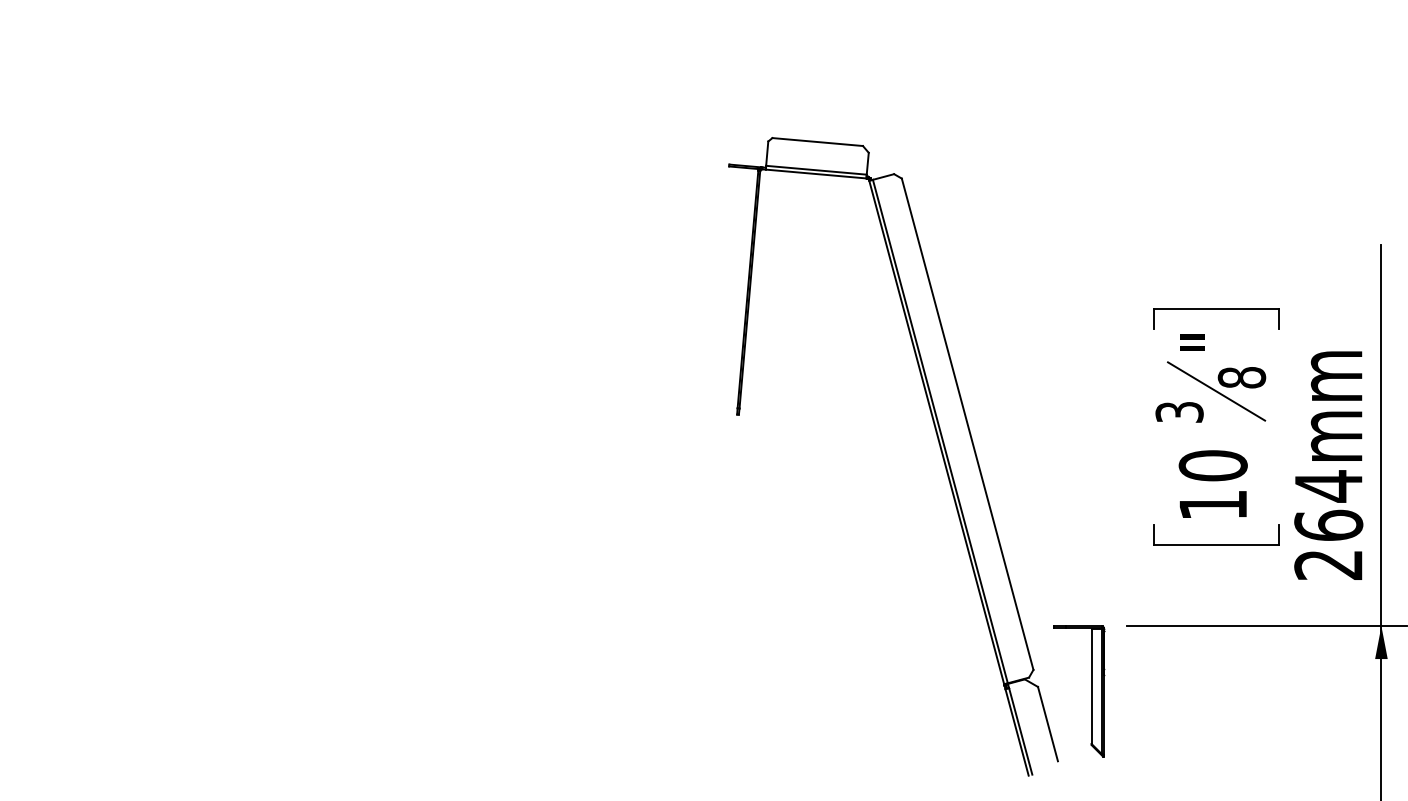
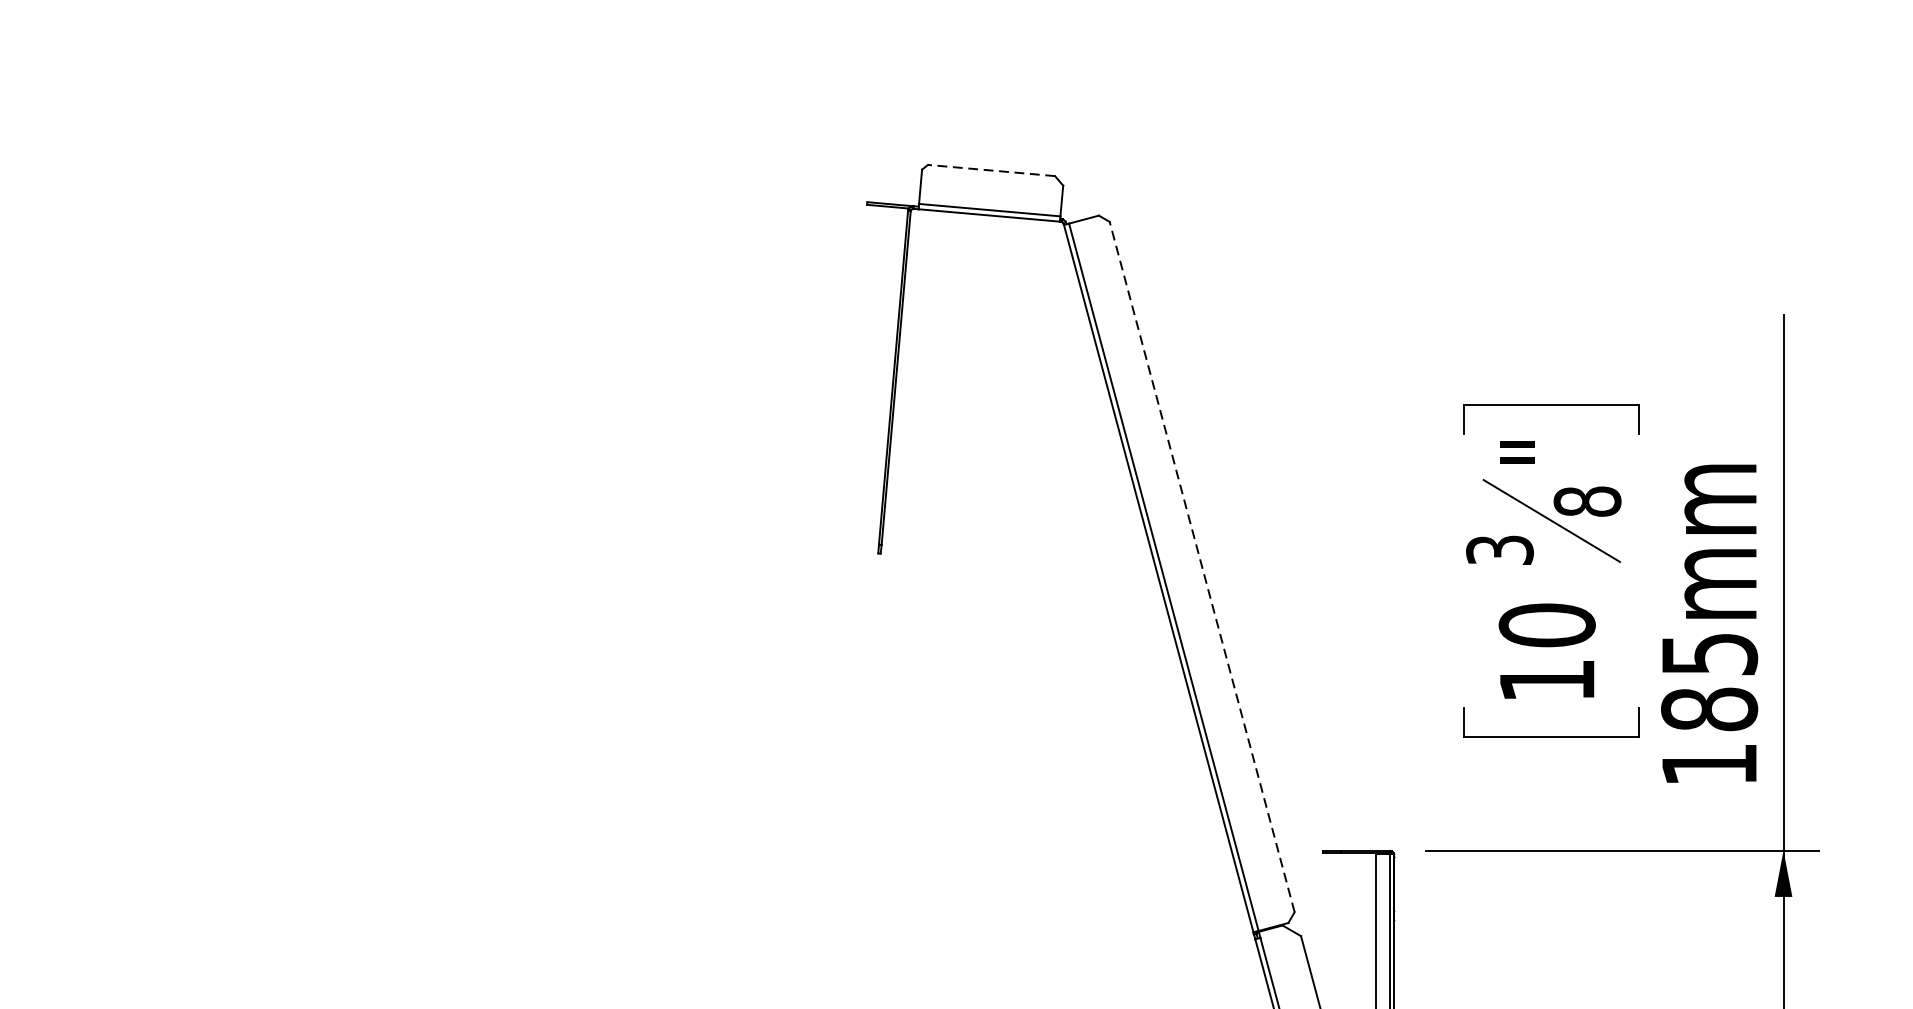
line: (817, 142) -> (991, 171), solid -> dashed
line: (967, 423) -> (1201, 565), solid -> dashed
text: (1328, 524) -> (1709, 707), 264mm -> 185mm

